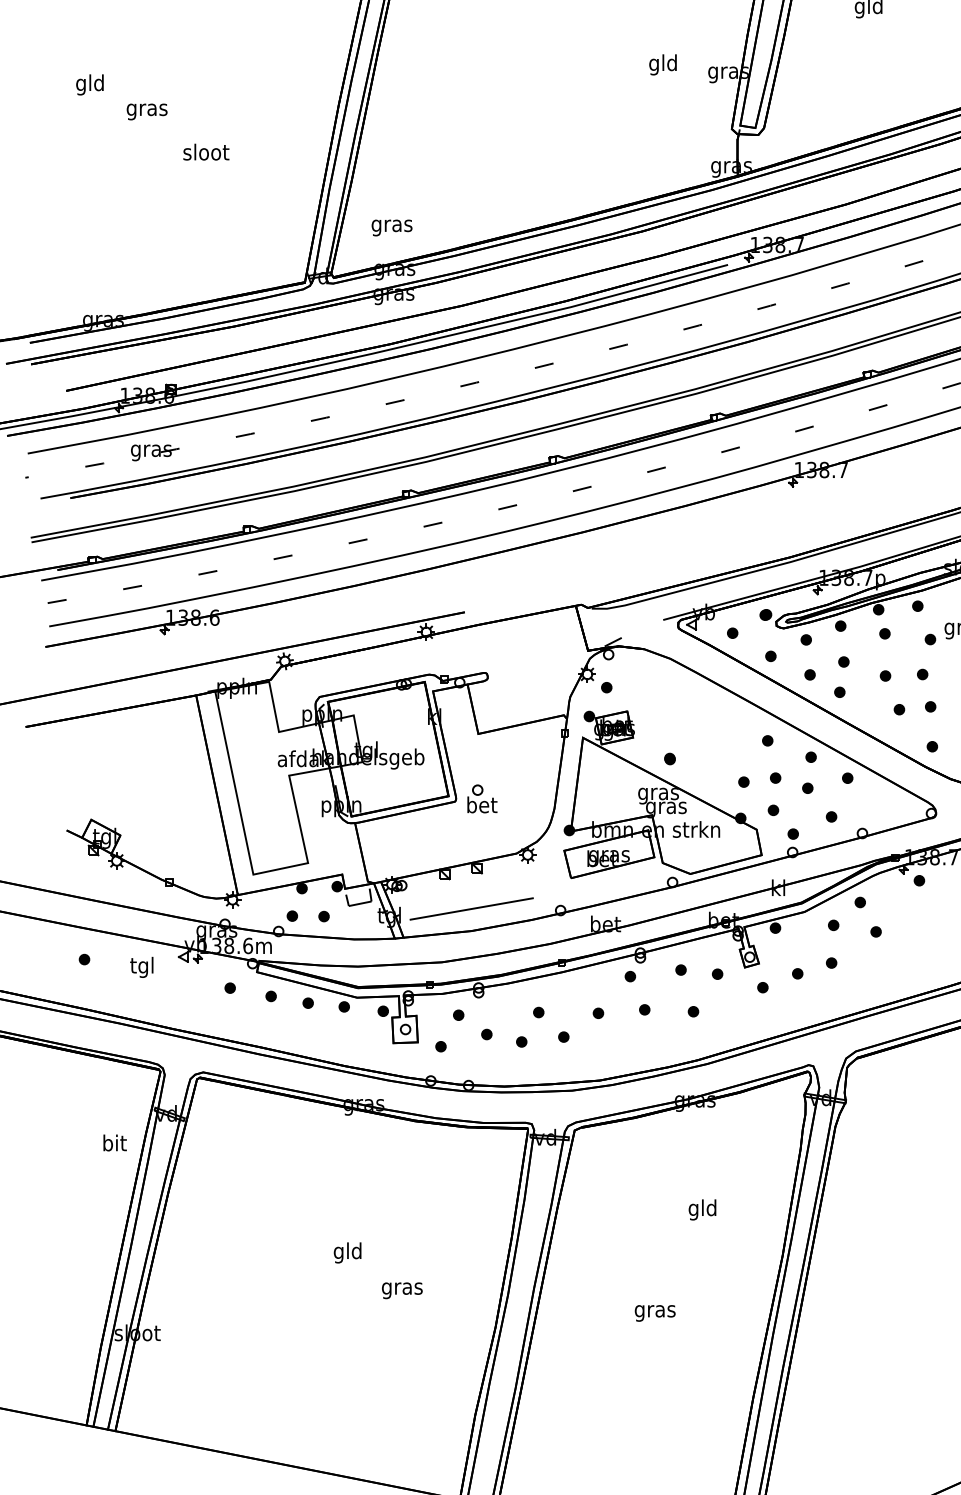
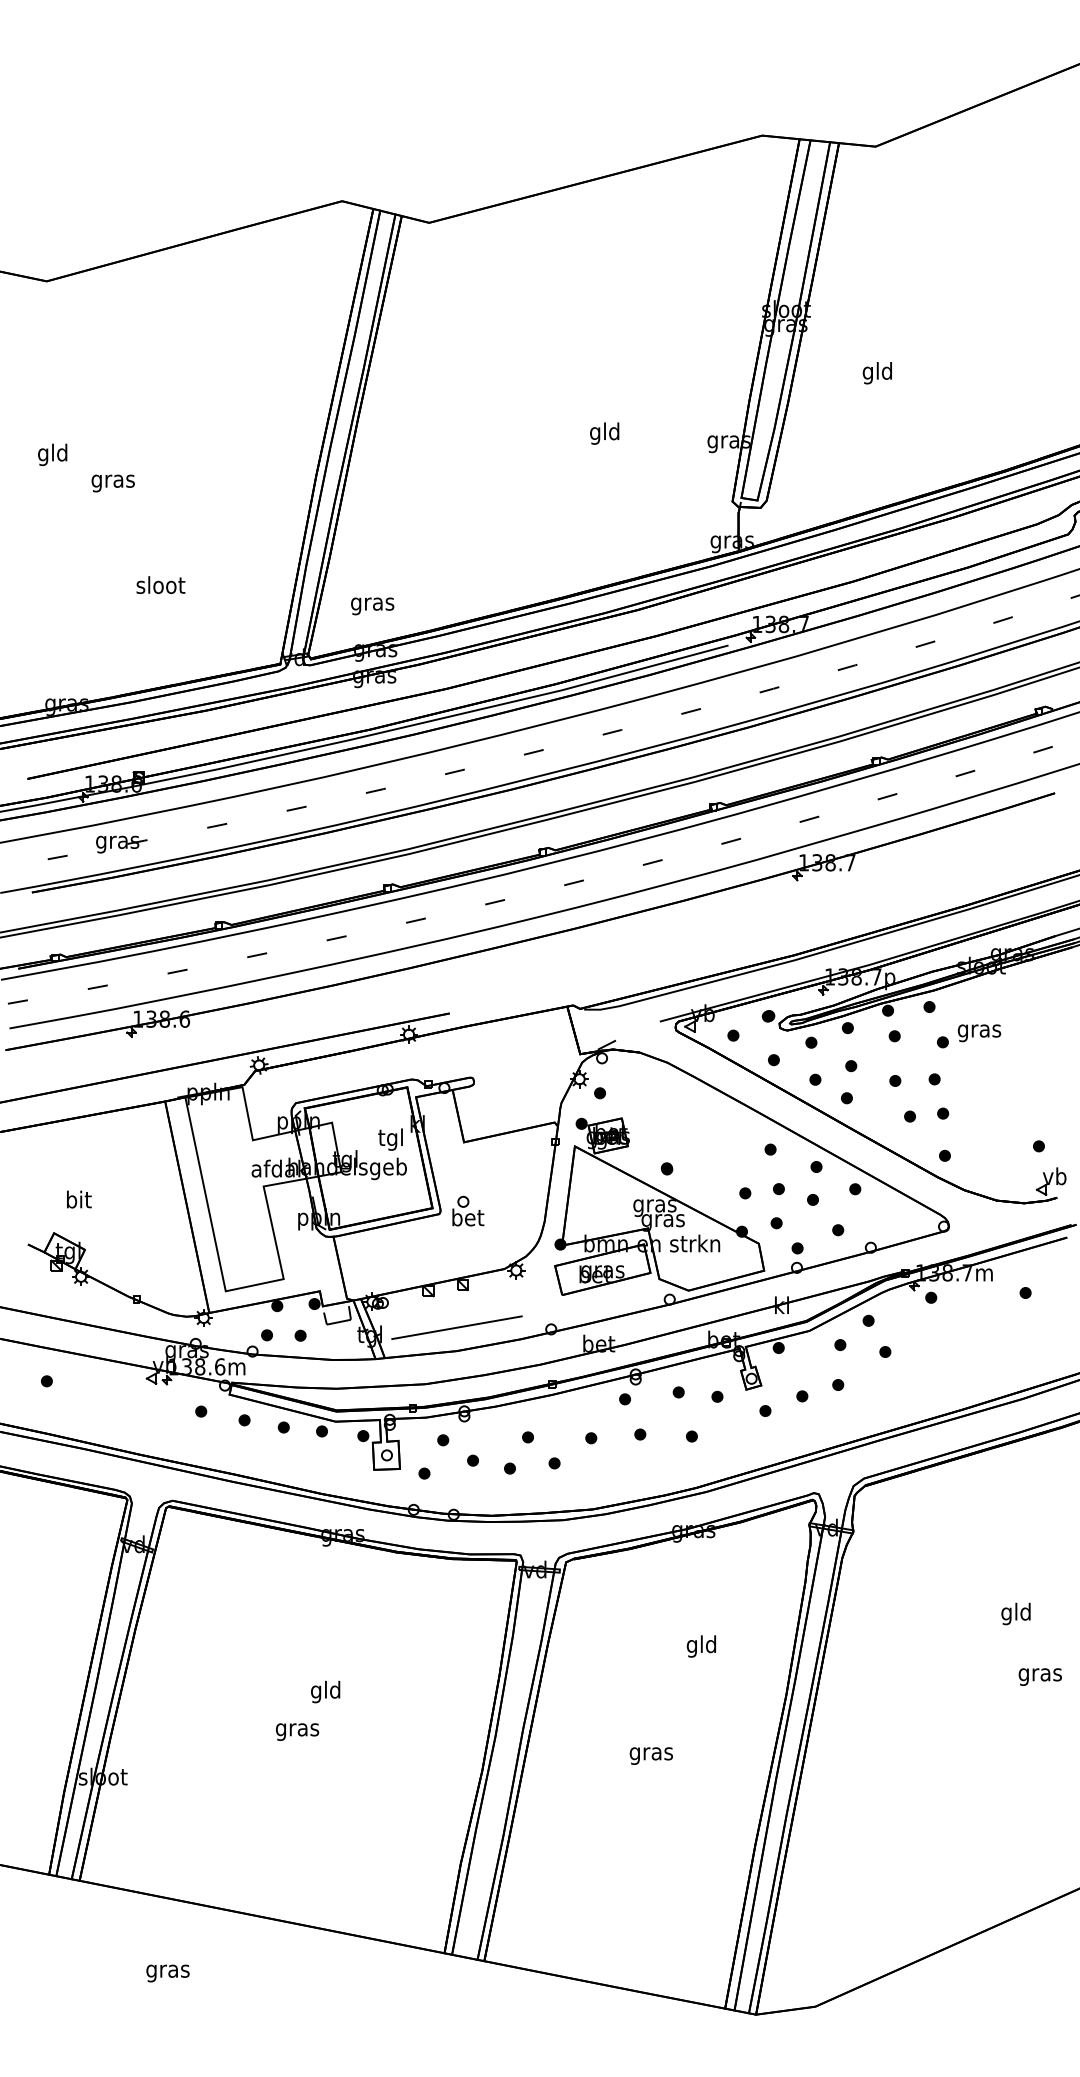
text: (662, 64) -> (604, 433), moved
text: (205, 151) -> (160, 584), moved
text: (141, 967) -> (390, 1139), moved
text: (115, 1142) -> (79, 1199), moved
text: (402, 1290) -> (297, 1731), moved

